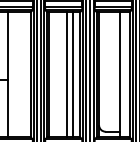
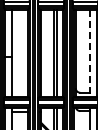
line: (120, 75) -> (90, 53), solid -> dashed

